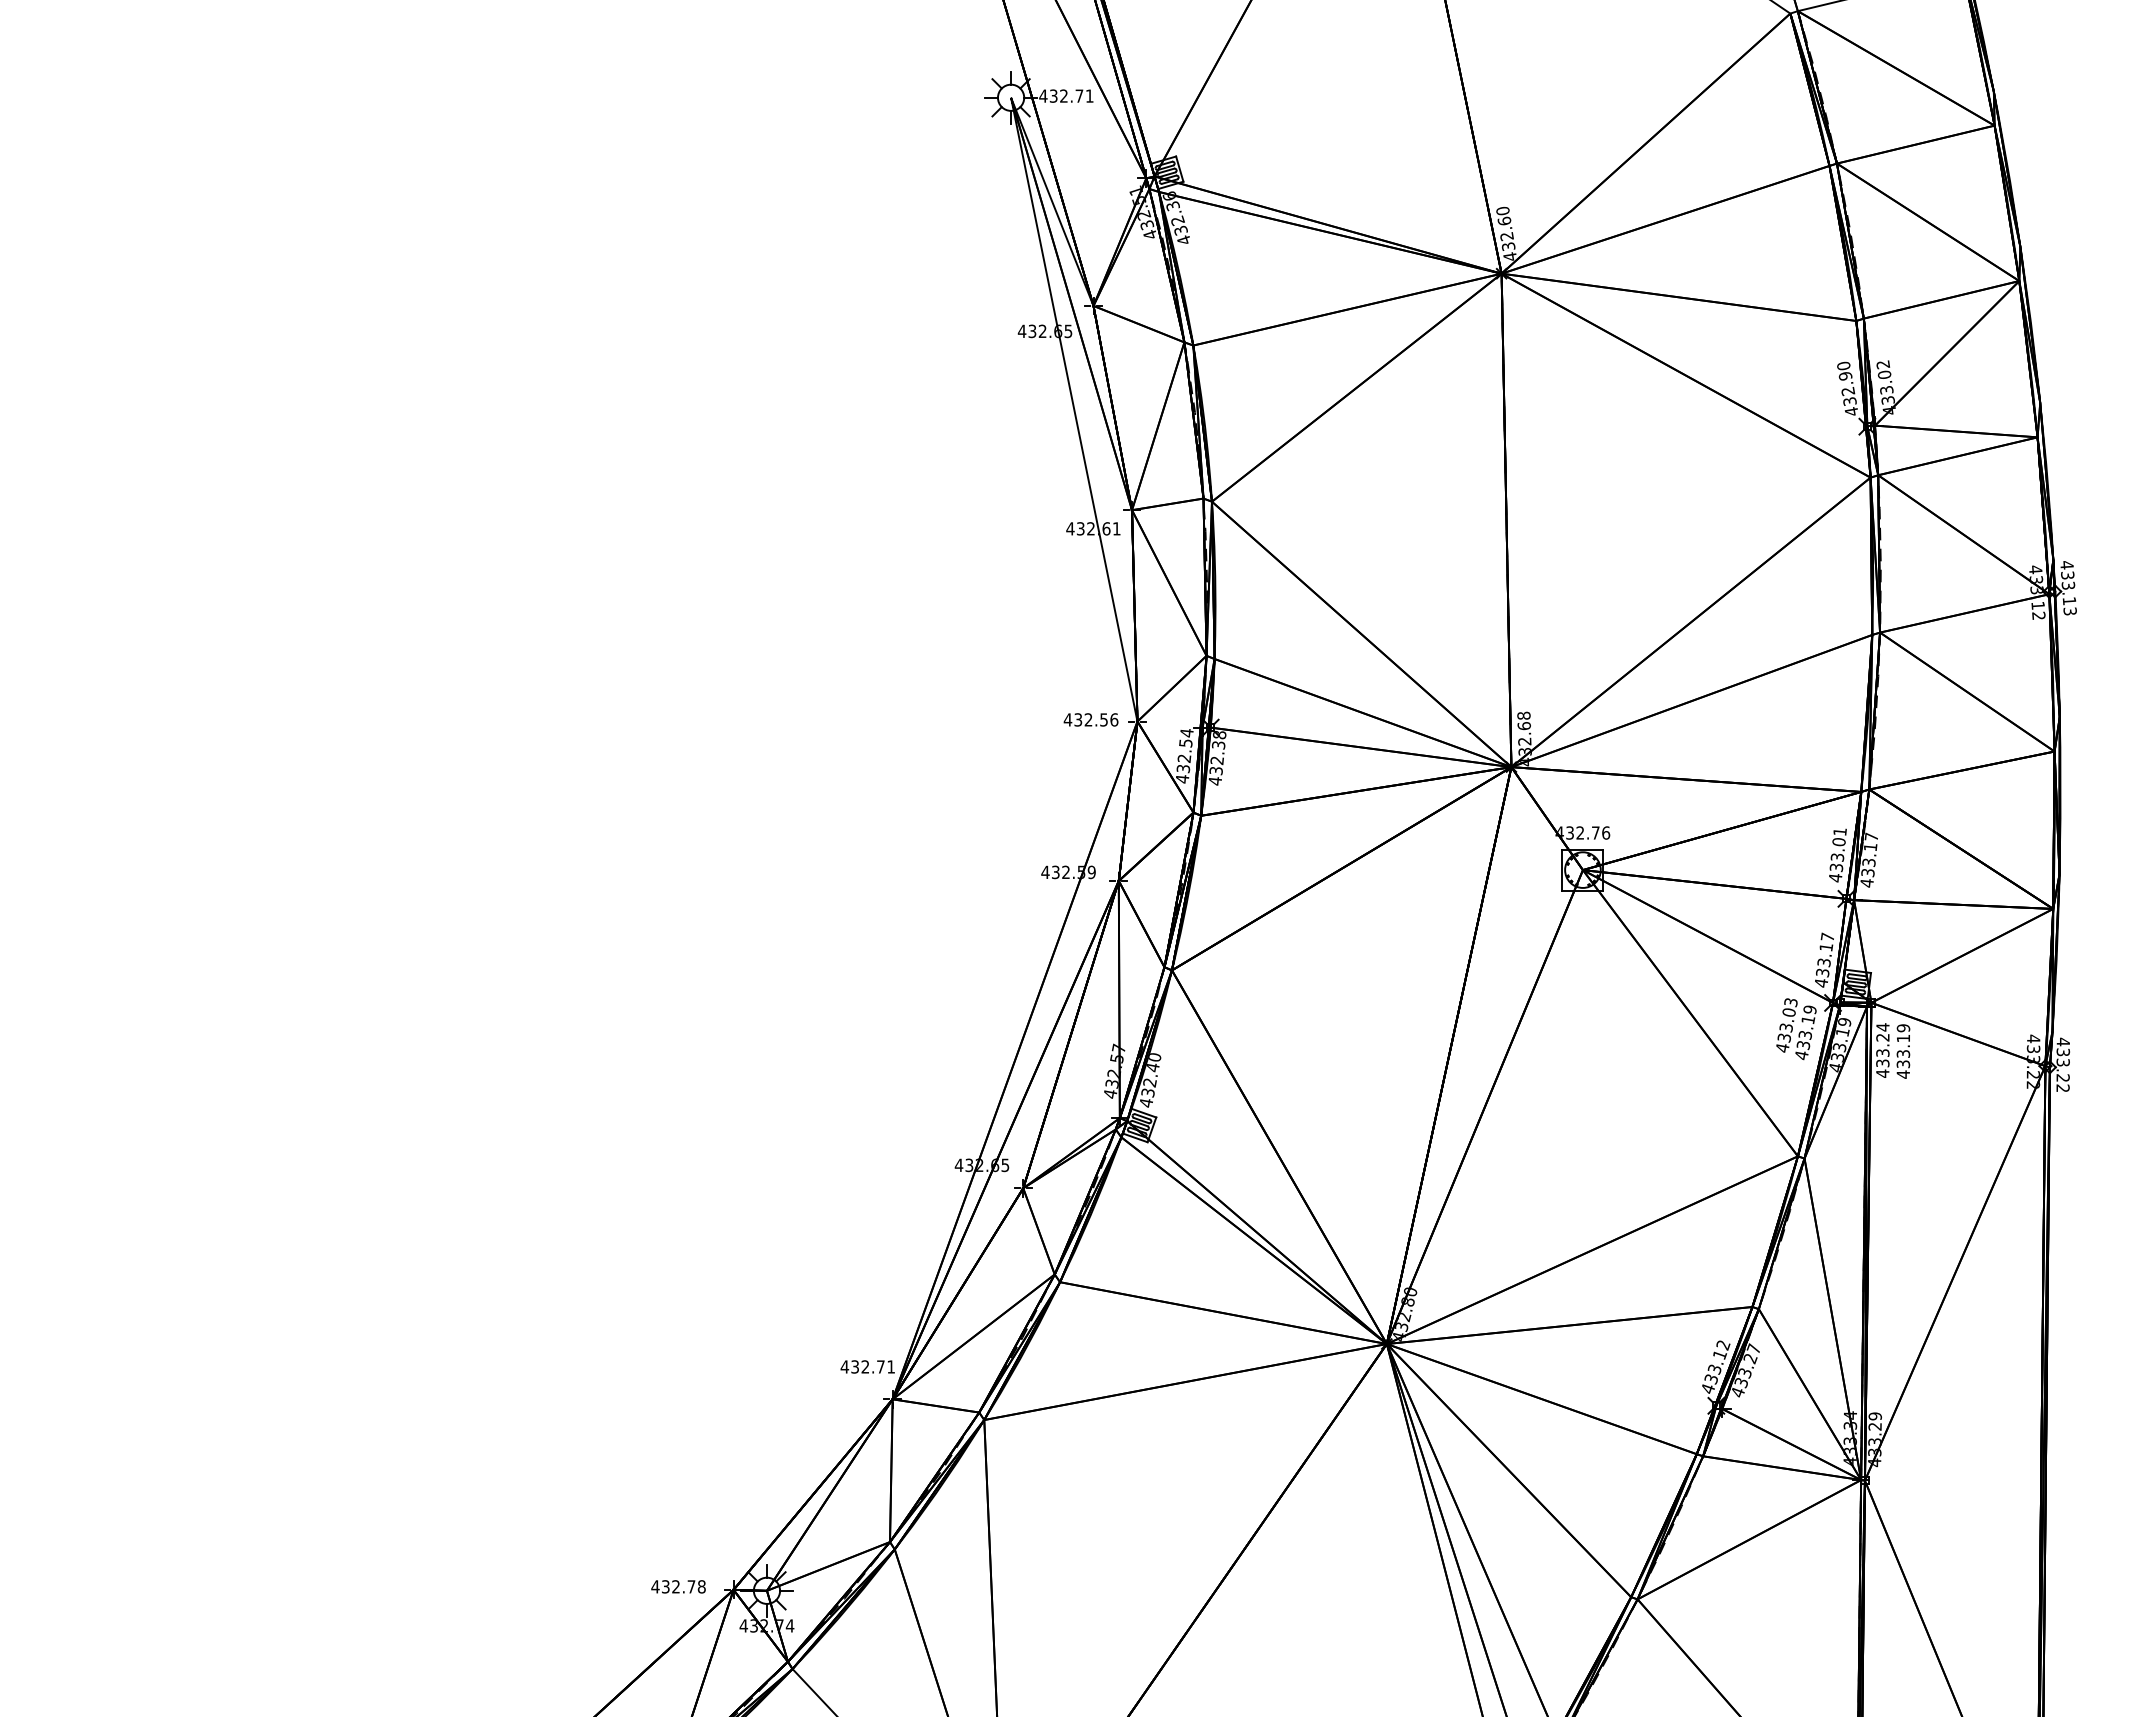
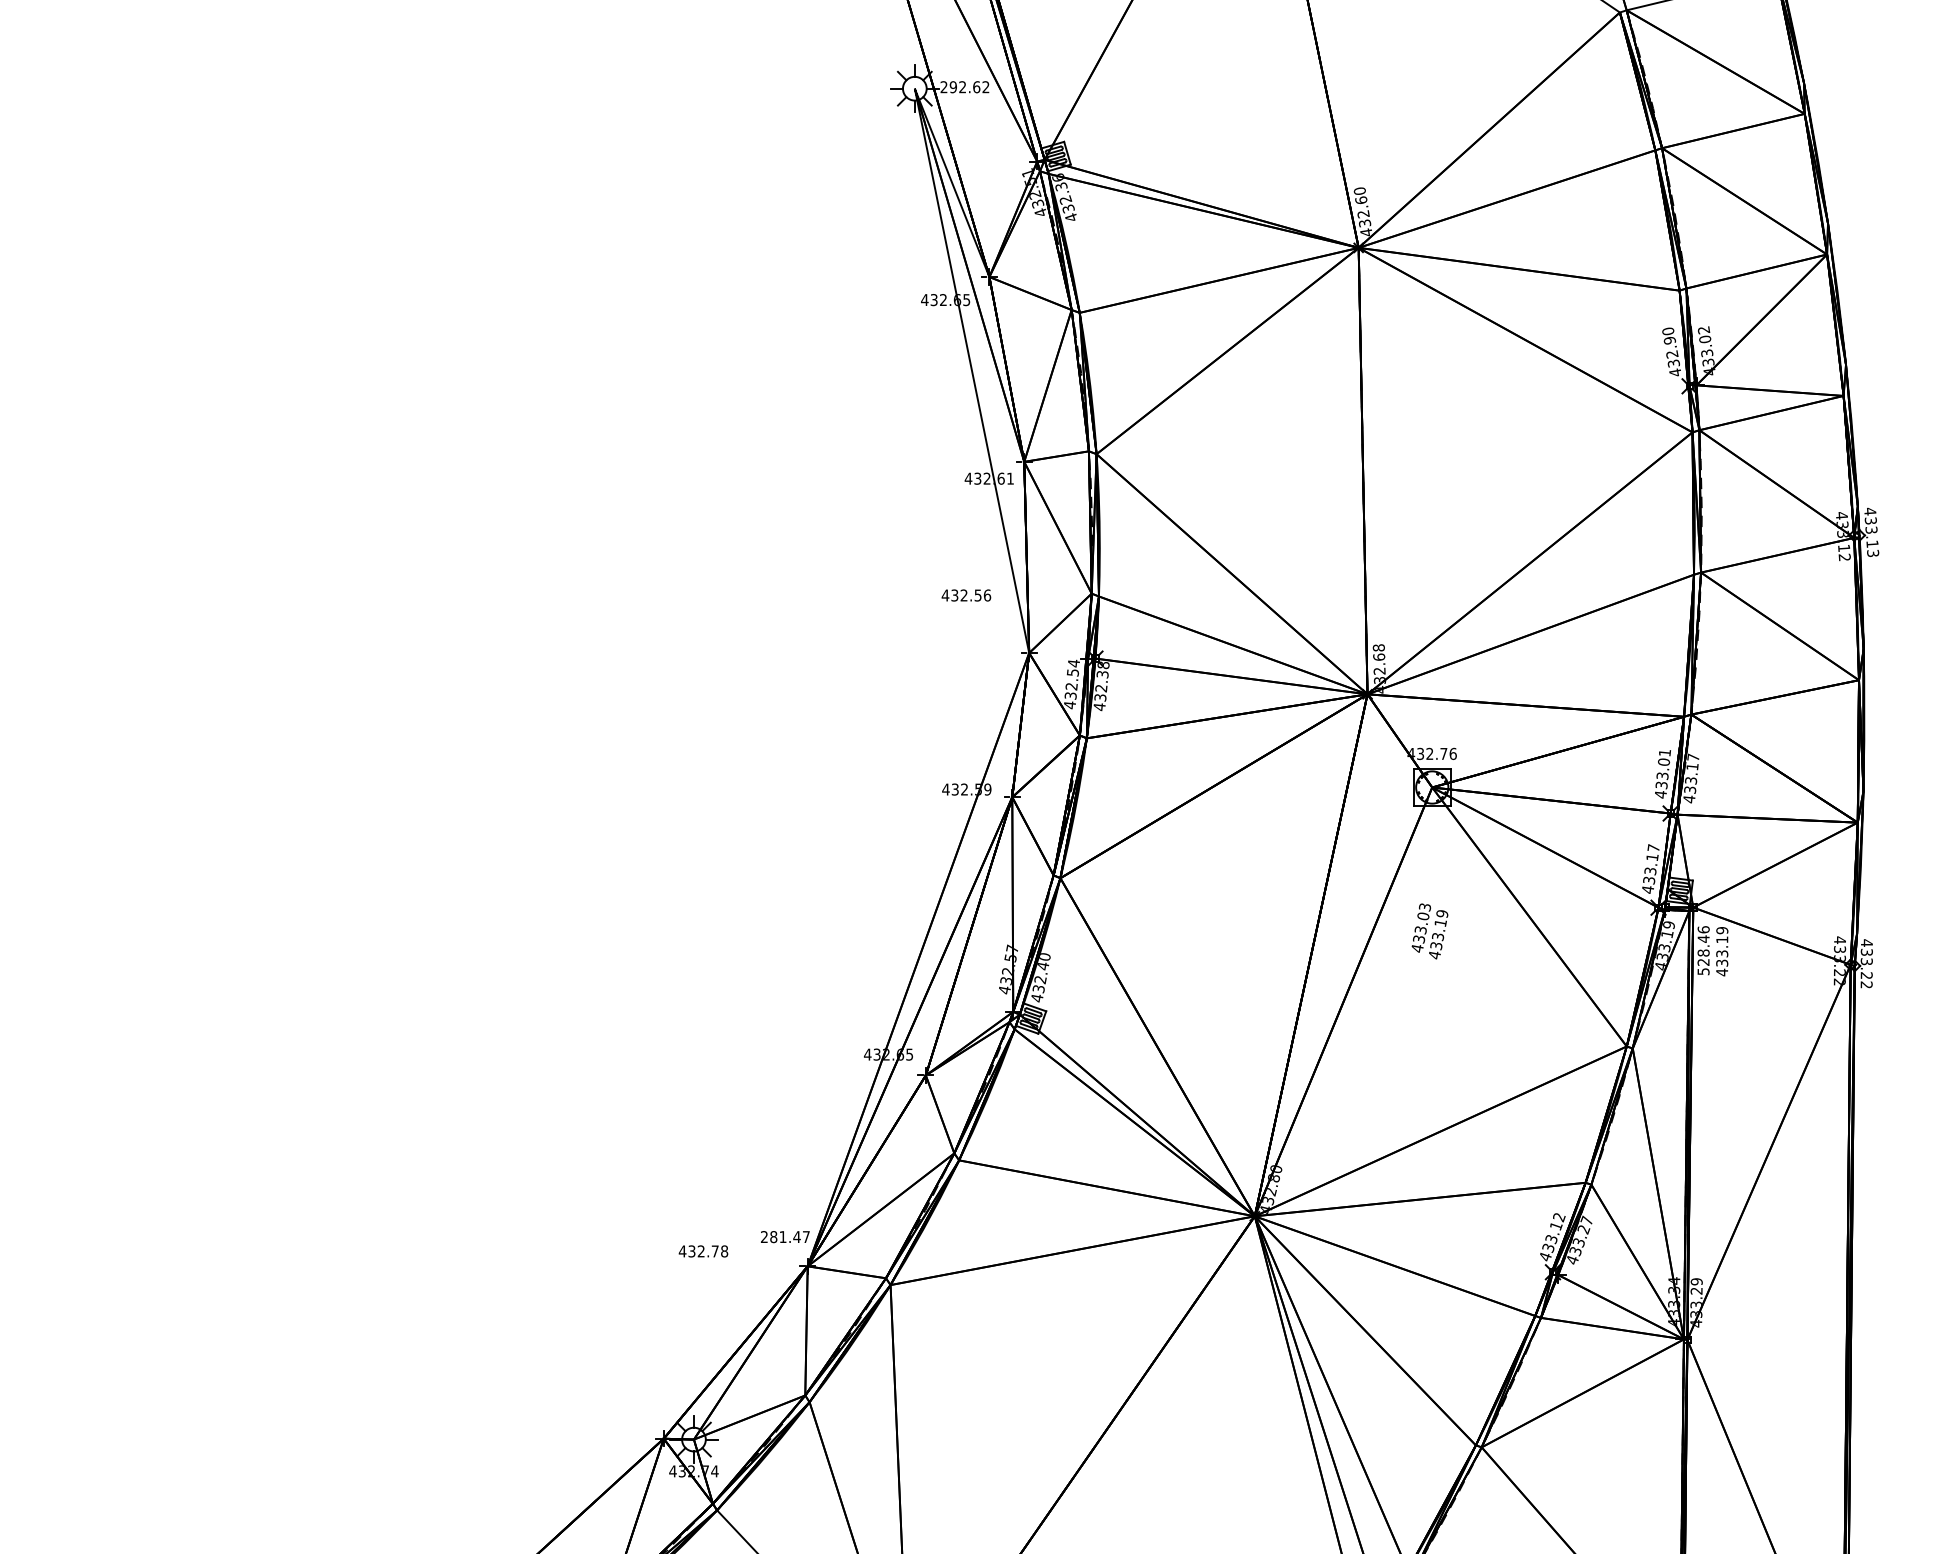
text: (1066, 95) -> (964, 86), 432.71 -> 292.62
text: (1090, 719) -> (965, 595), moved
text: (1796, 1029) -> (1430, 931), moved
text: (1882, 1050) -> (1703, 950), 433.24 -> 528.46
text: (867, 1366) -> (784, 1236), 432.71 -> 281.47
text: (678, 1586) -> (703, 1251), moved

